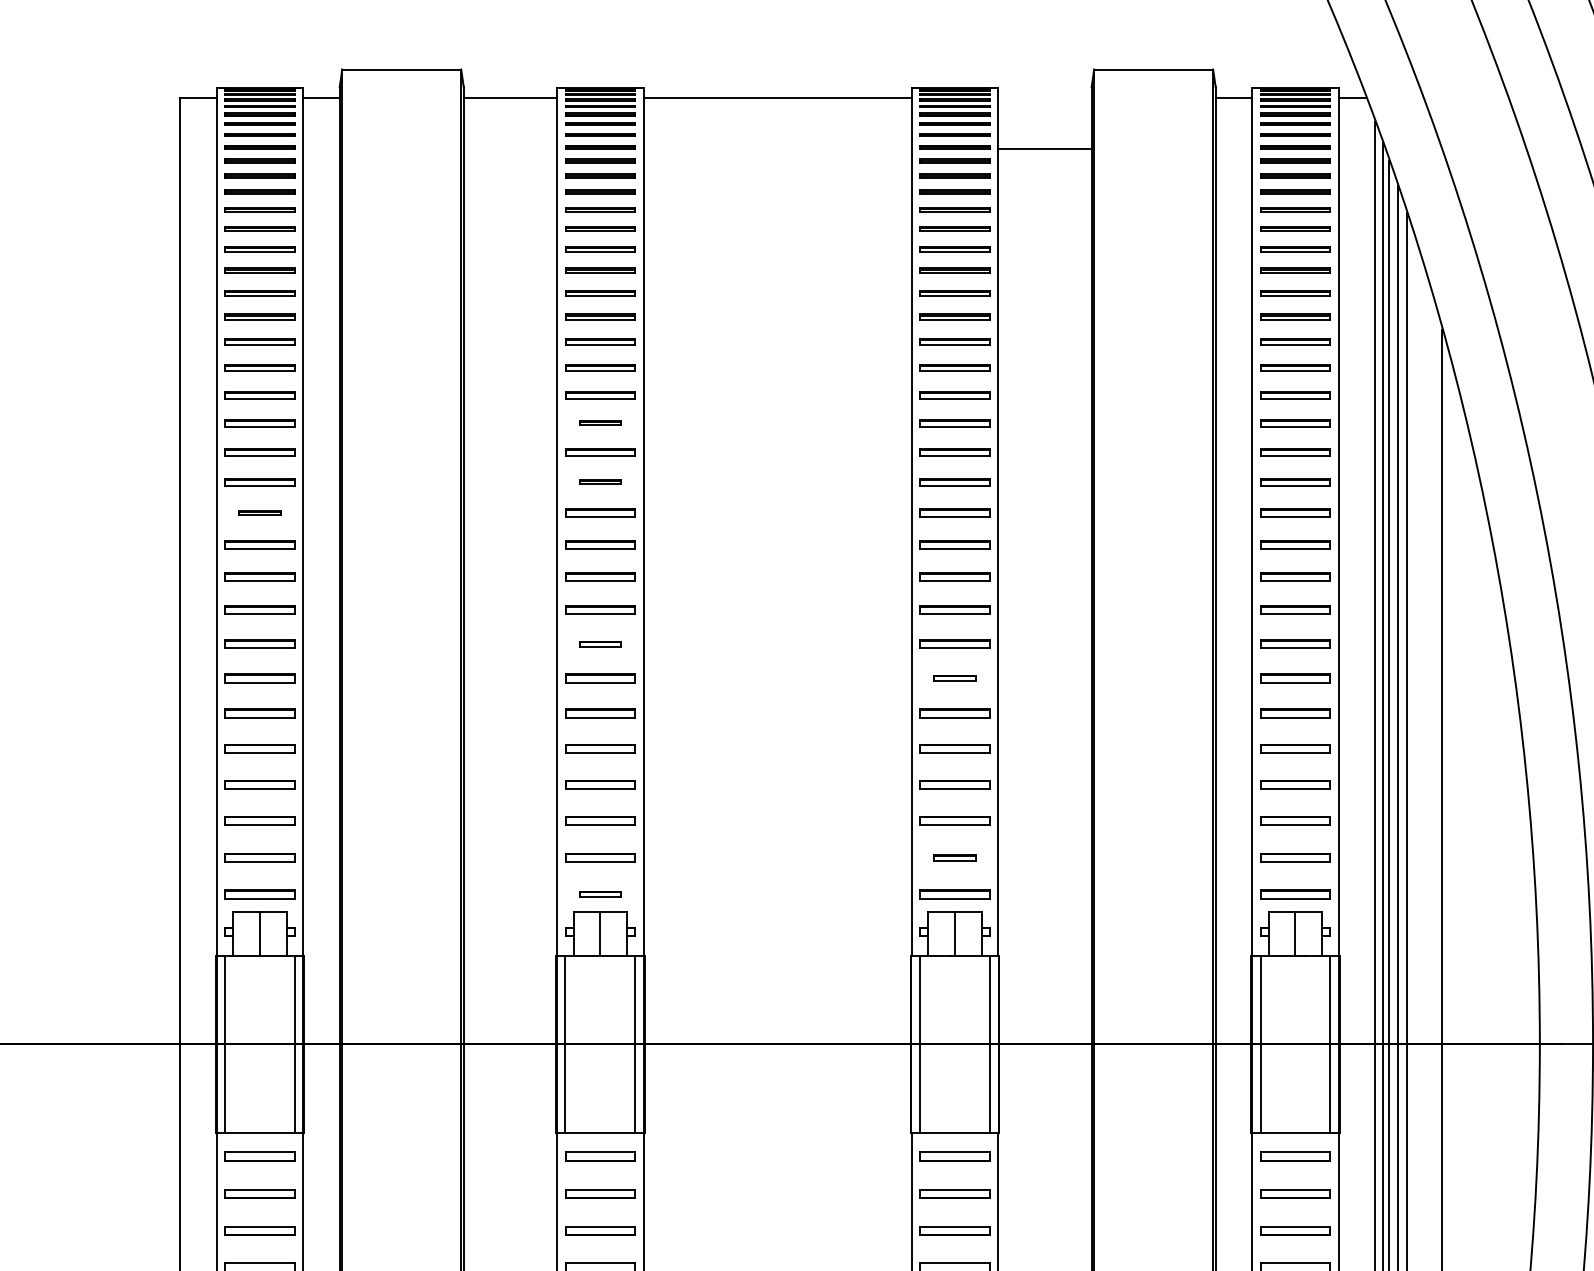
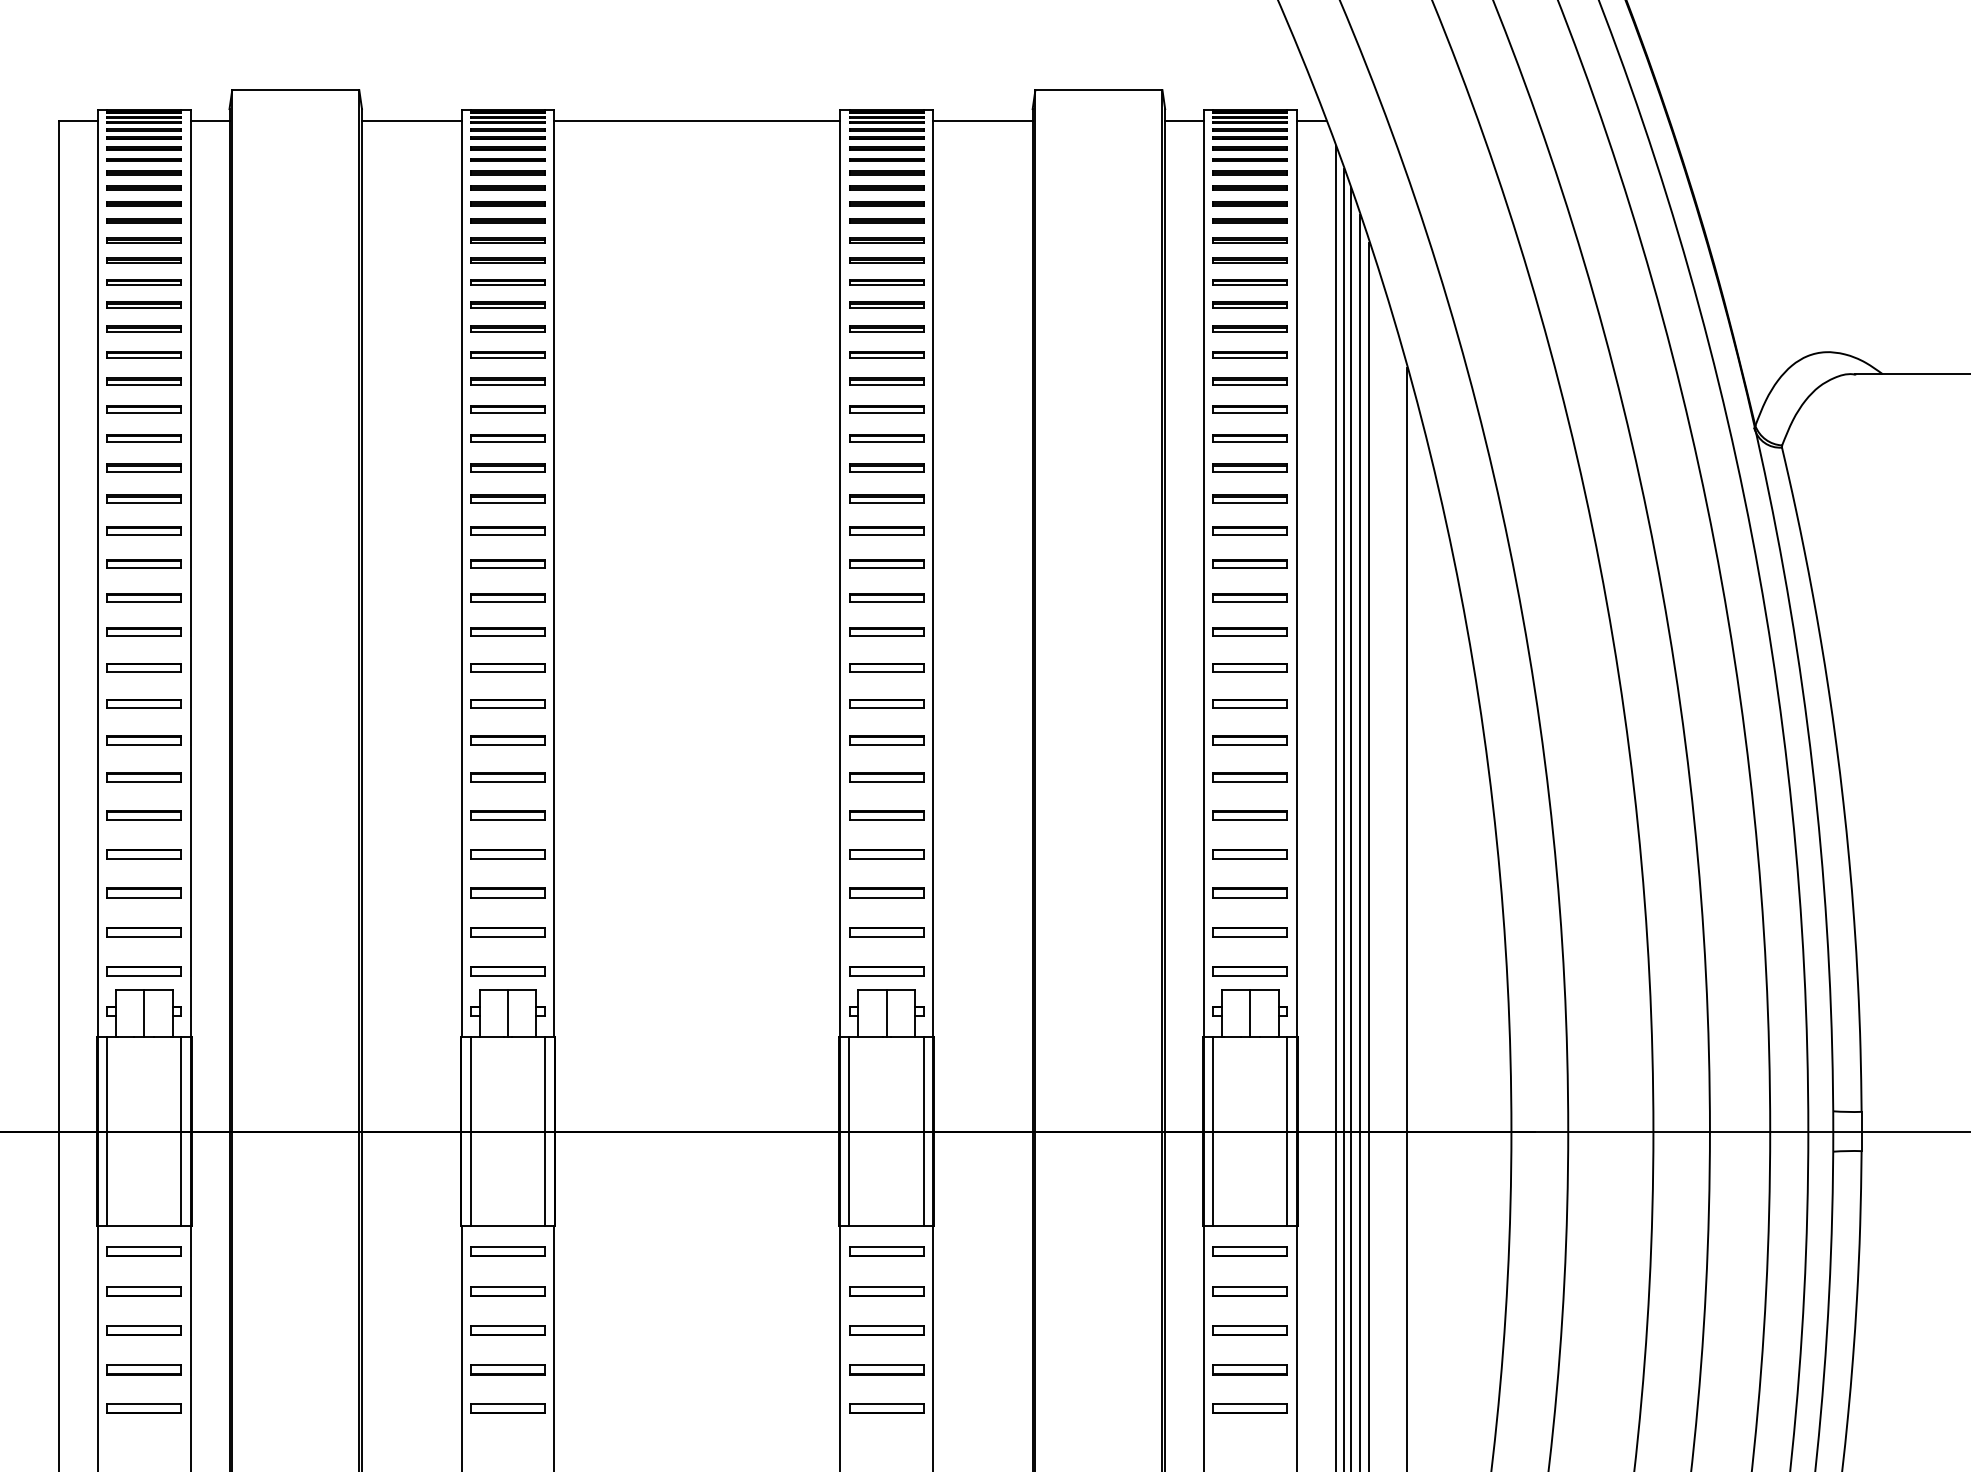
line: (1044, 148) -> (982, 120), moved
part: (599, 422) -> (507, 467), size x1.67
part: (599, 481) -> (507, 530), size x1.67
part: (259, 512) -> (143, 563), size x1.67
part: (599, 643) -> (507, 703), size x1.67
part: (954, 678) -> (886, 740), size x1.67
part: (954, 858) -> (886, 932), size x1.67
part: (599, 894) -> (507, 971), size x1.67

